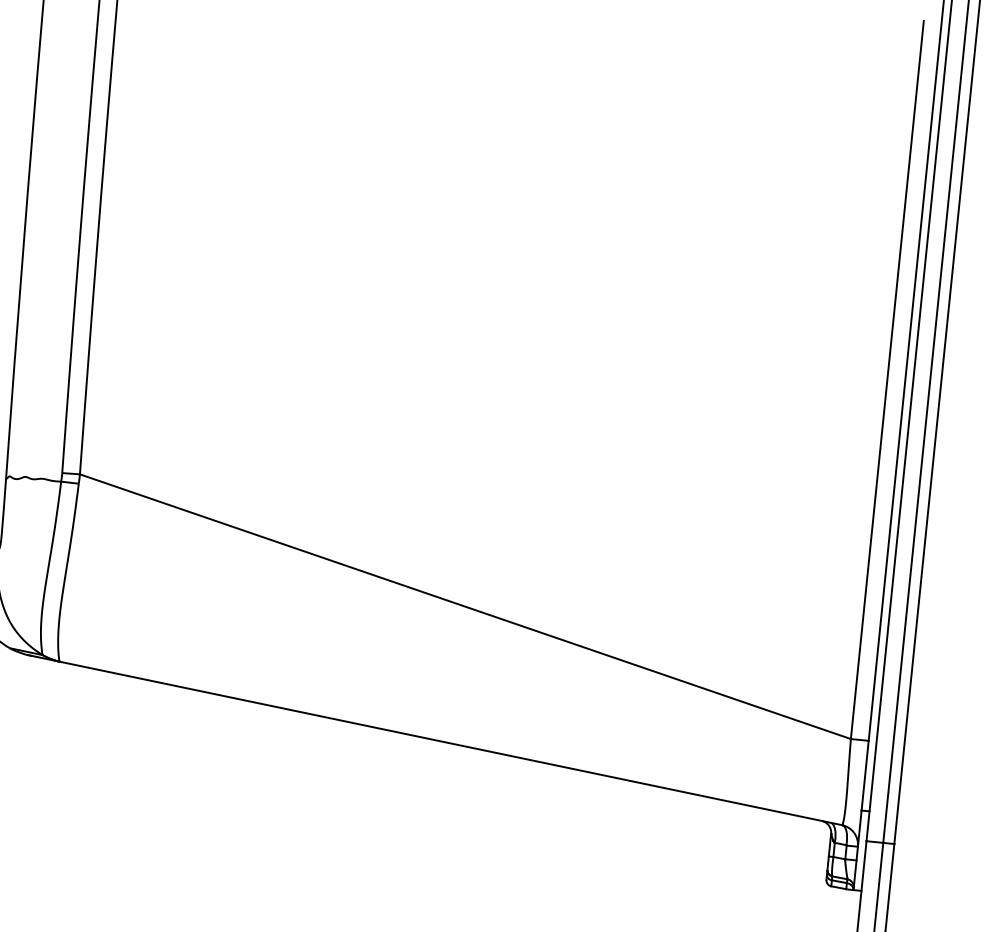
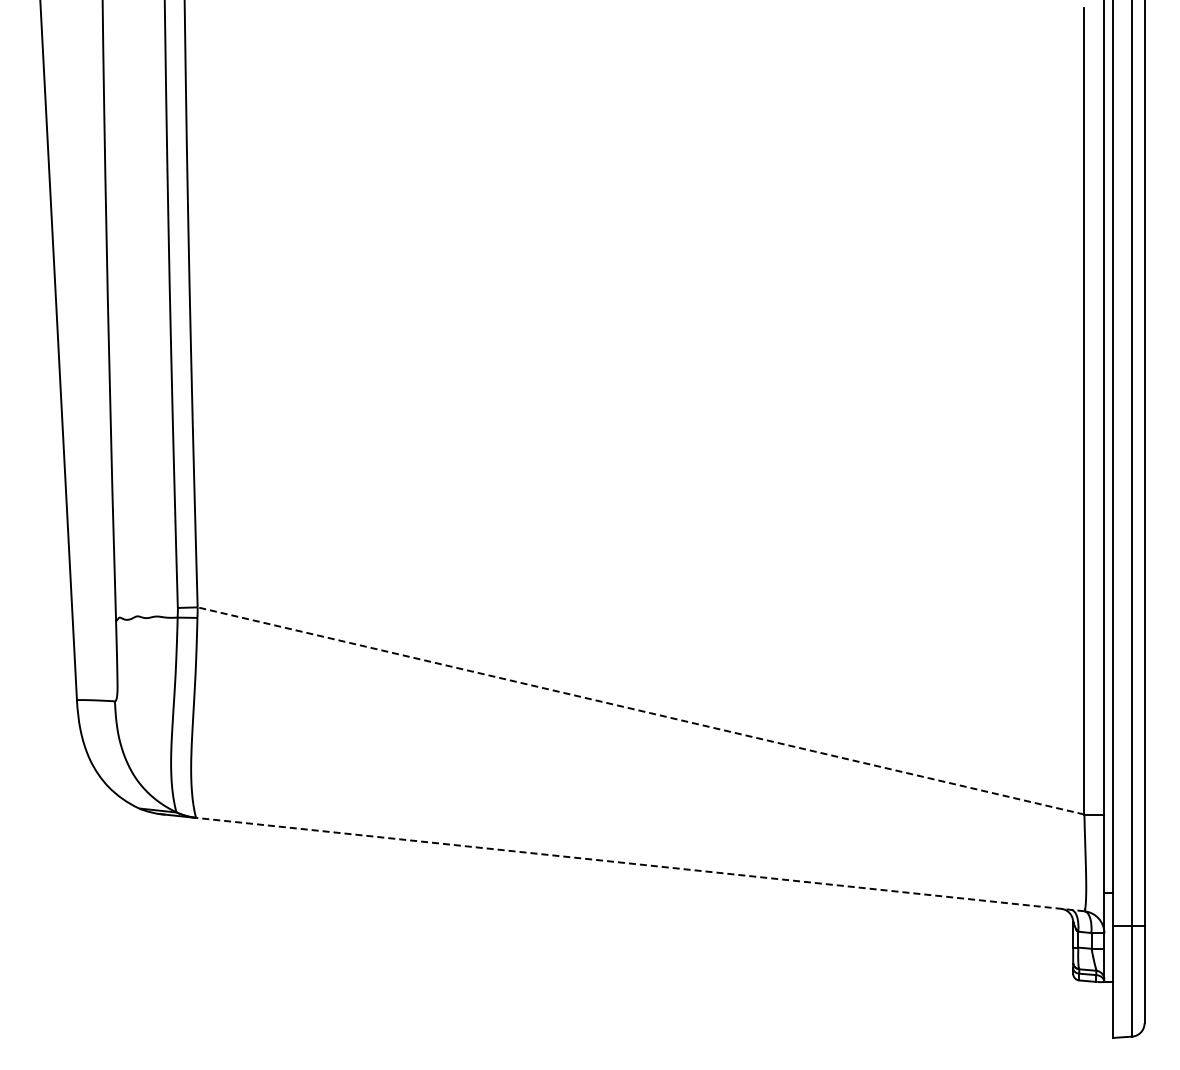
line: (464, 606) -> (640, 710), solid -> dashed
line: (451, 743) -> (640, 864), solid -> dashed

